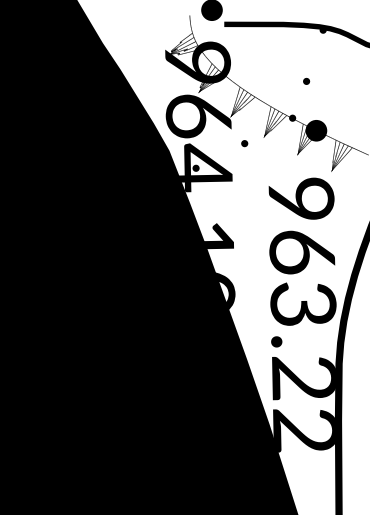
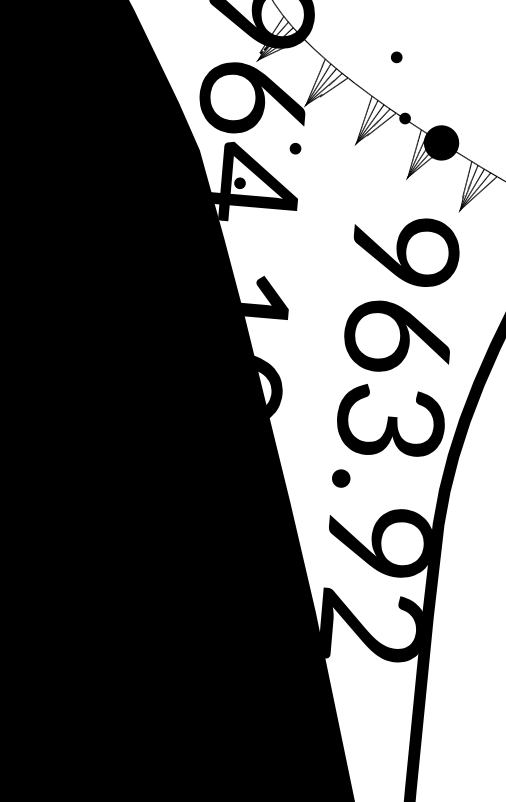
part: (306, 80) -> (396, 55), moved
part: (244, 143) -> (295, 148), moved
text: (303, 378) -> (378, 542), 963.22 -> 963.92

